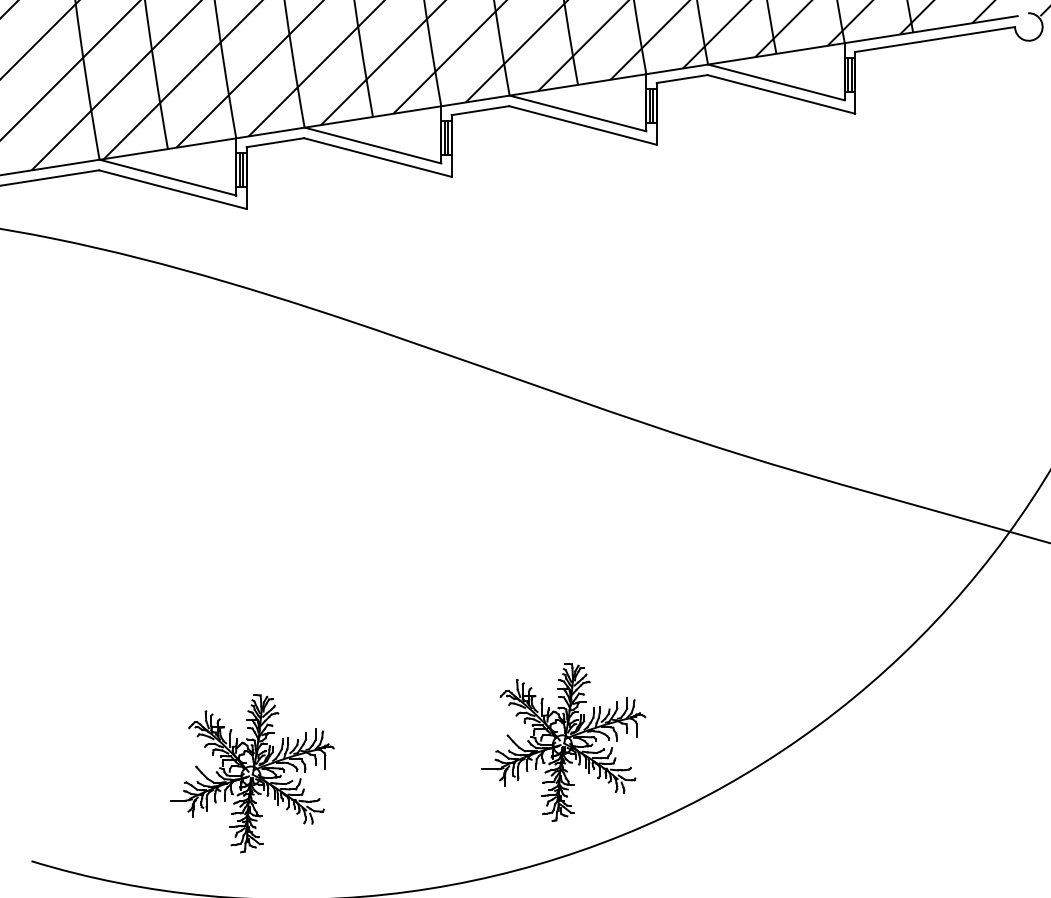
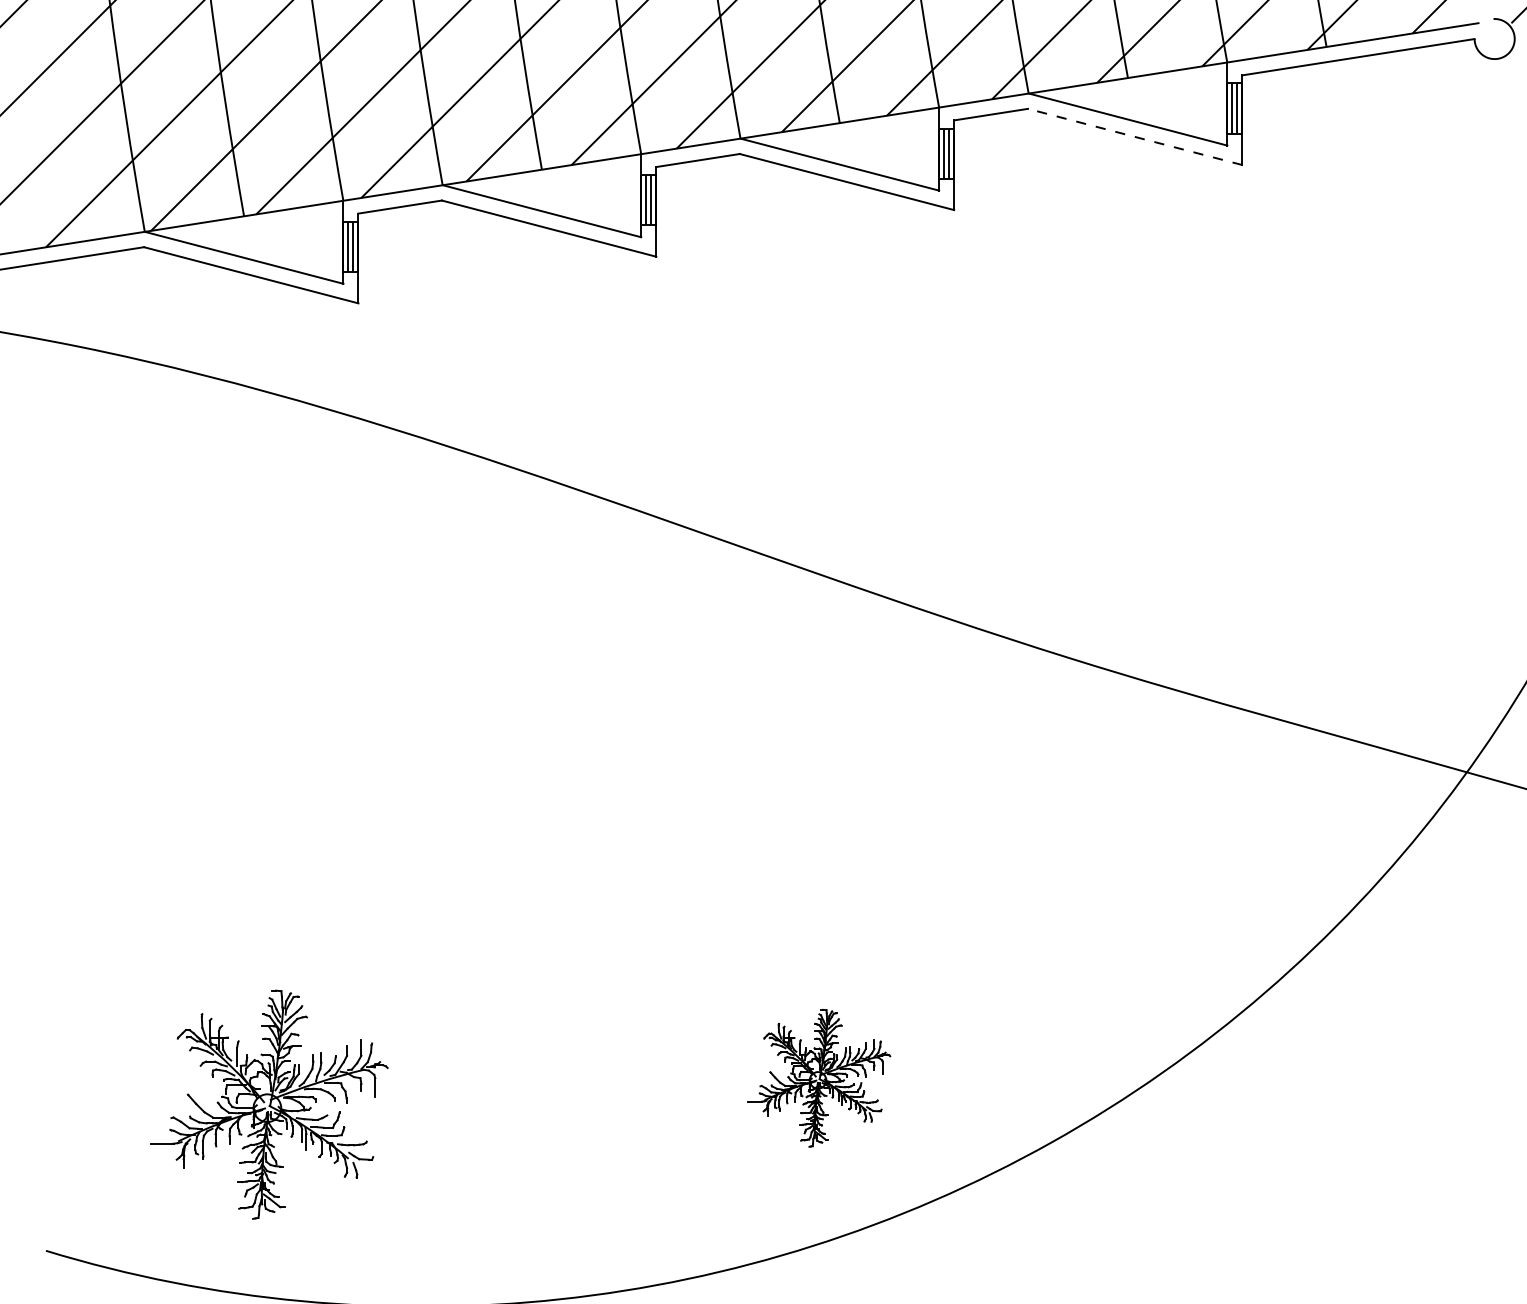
line: (780, 94) -> (1133, 137), solid -> dashed
part: (563, 742) -> (818, 1078), size x0.6
part: (252, 773) -> (269, 1104), moved

